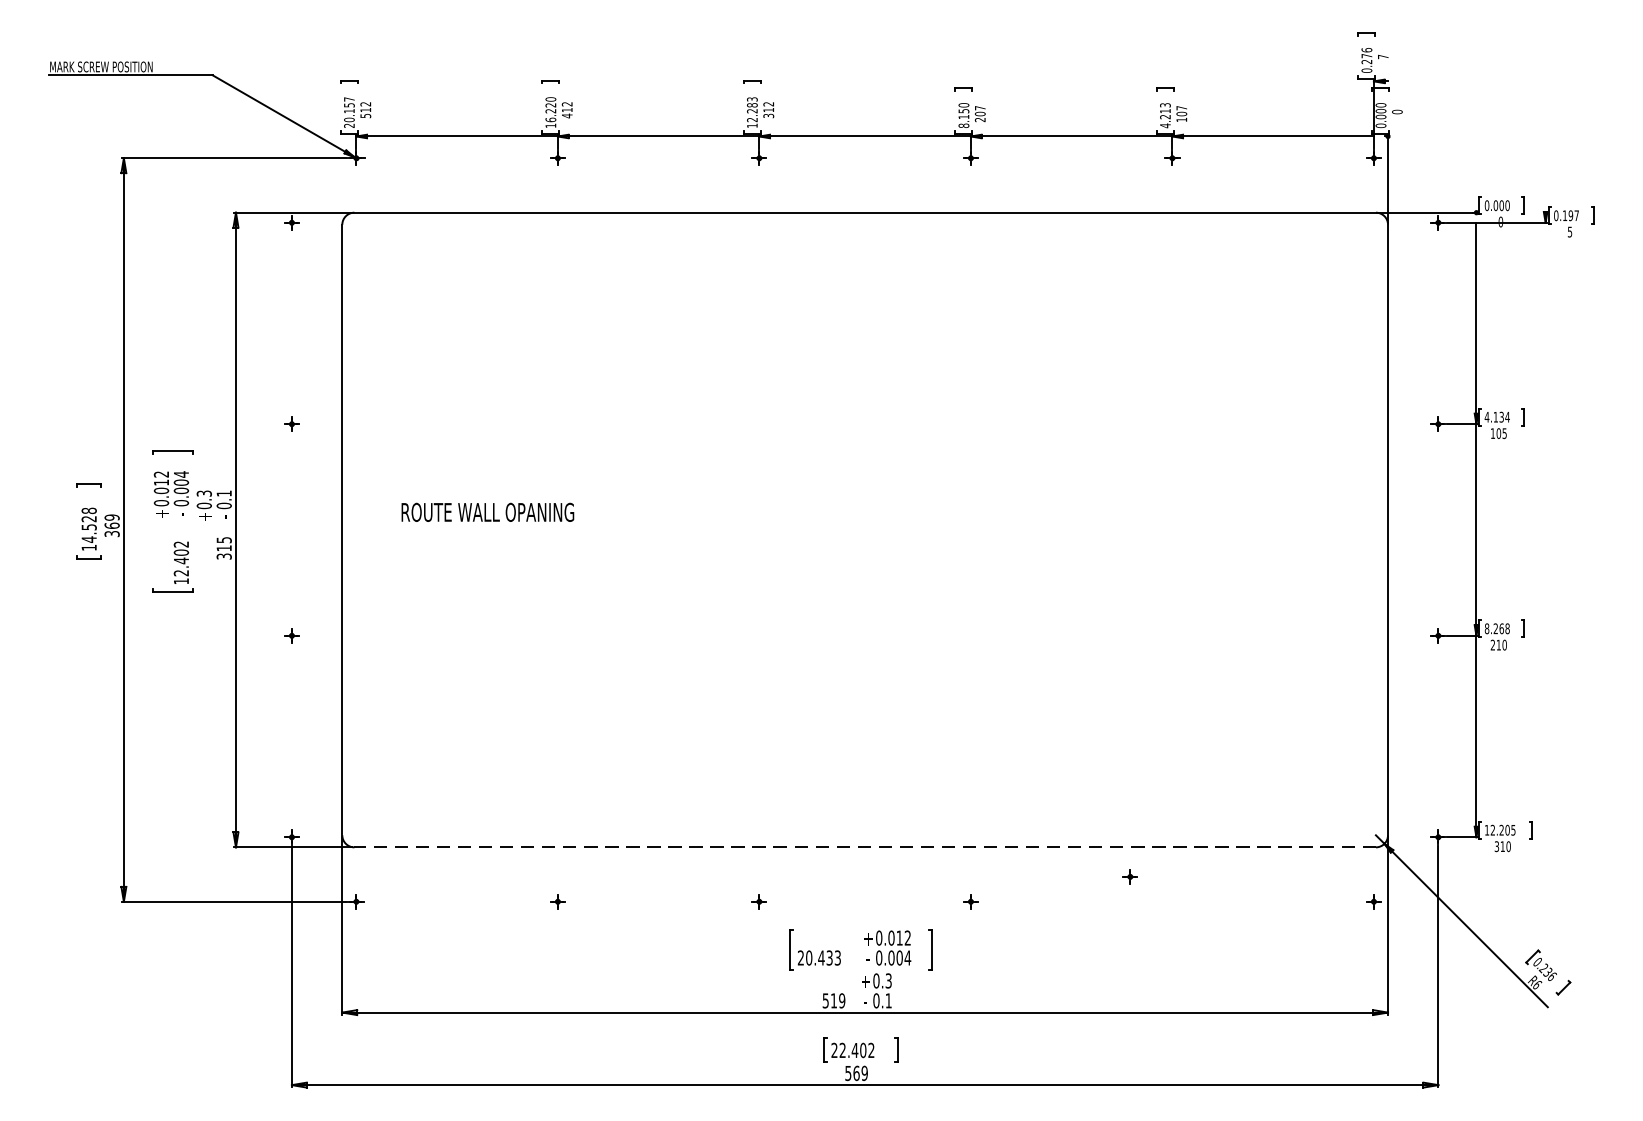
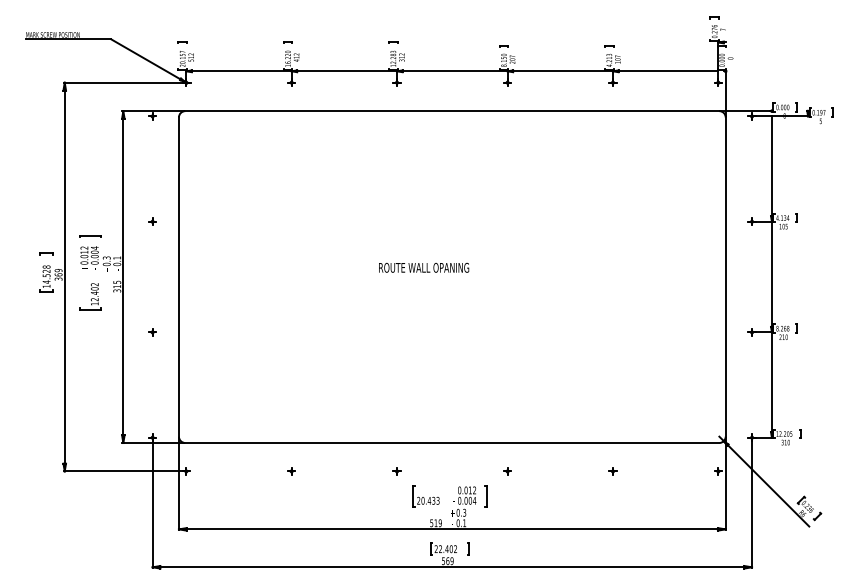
text: (488, 511) -> (424, 267), moved
line: (863, 846) -> (451, 442), dashed -> solid
part: (1129, 877) -> (612, 471), moved

